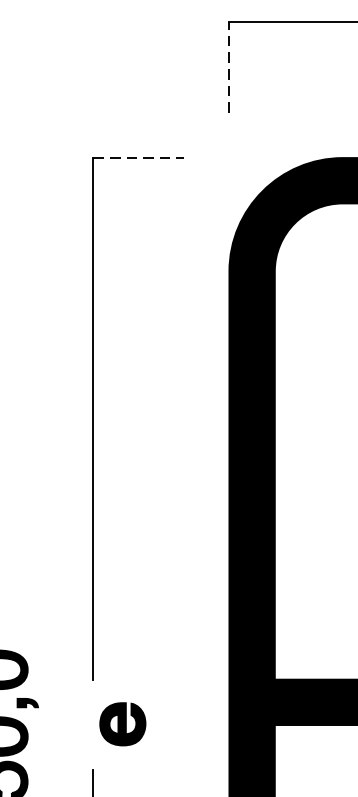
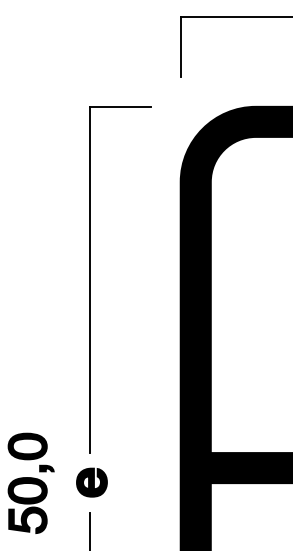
line: (229, 67) -> (180, 46), dashed -> solid
line: (140, 157) -> (121, 106), dashed -> solid
part: (122, 724) -> (91, 482), moved

